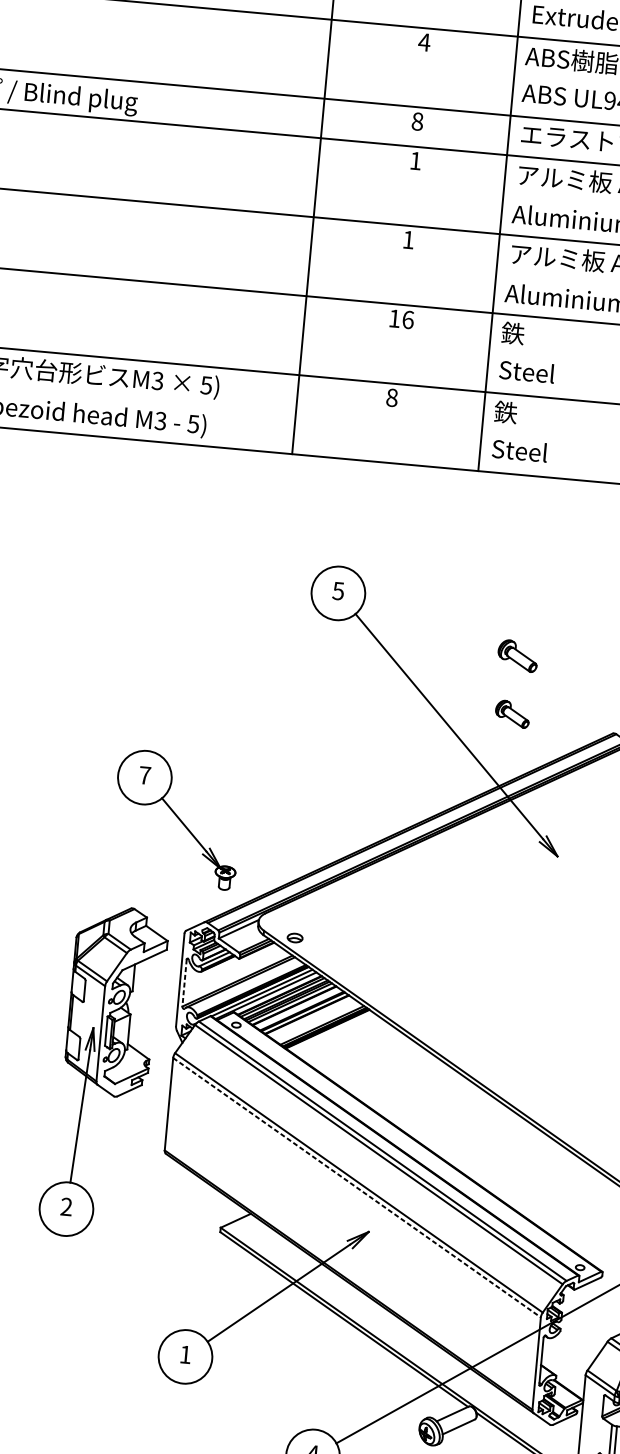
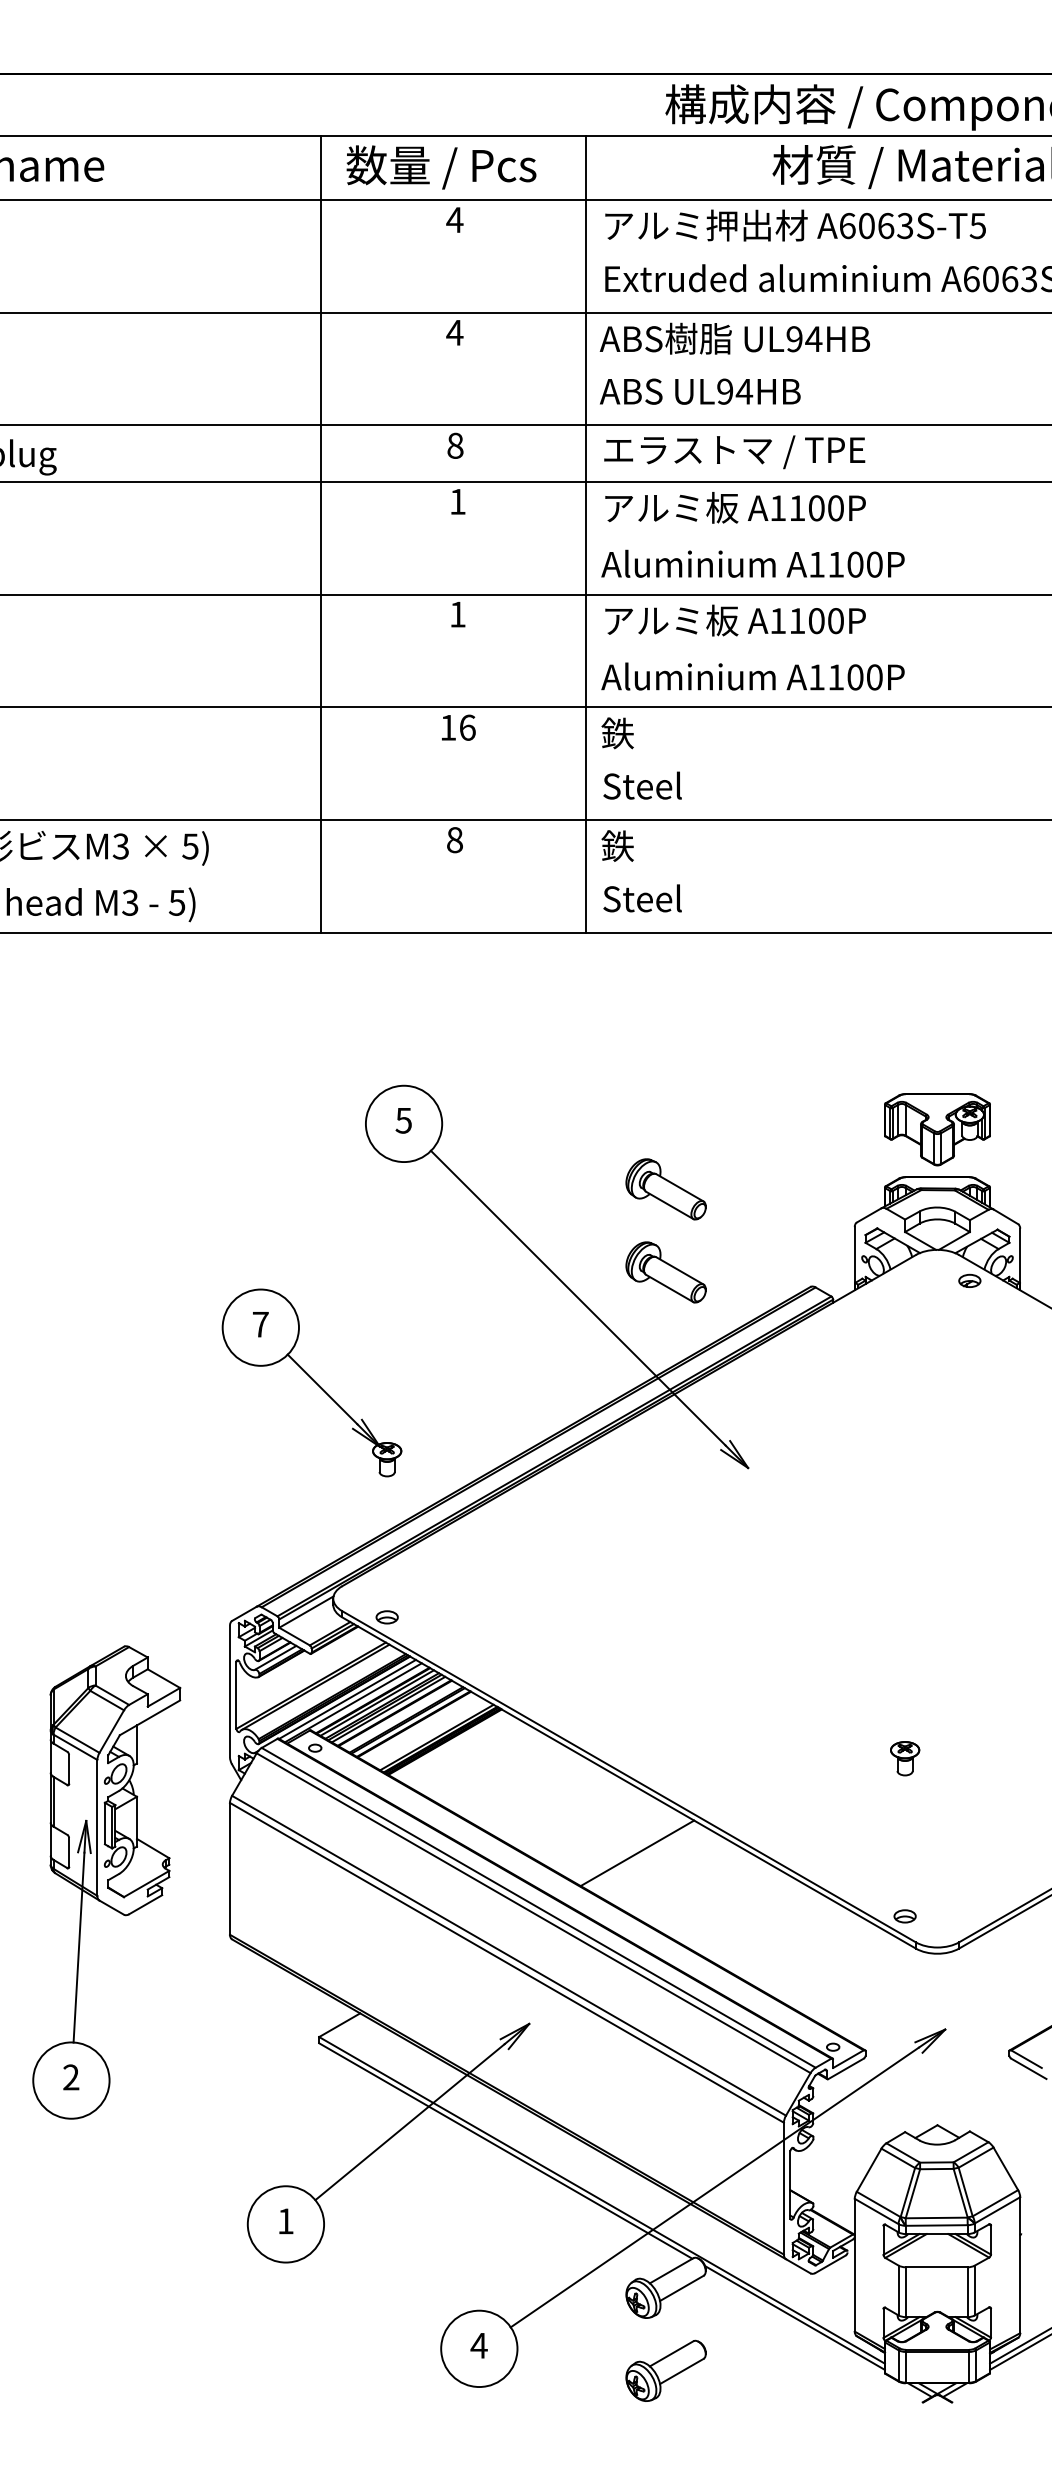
part: (517, 656) -> (665, 1189), size x1.43
part: (512, 714) -> (665, 1272), size x1.67
part: (176, 819) -> (311, 1382), moved
line: (184, 983) -> (236, 1695), dashed -> solid
part: (103, 1072) -> (106, 1882), moved
line: (455, 1119) -> (637, 1853), added
line: (356, 1187) -> (506, 1962), dashed -> solid

